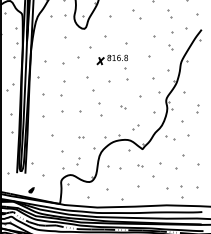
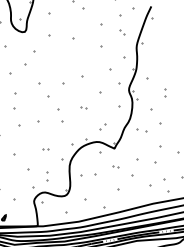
part: (111, 61) -> (61, 61), removed

